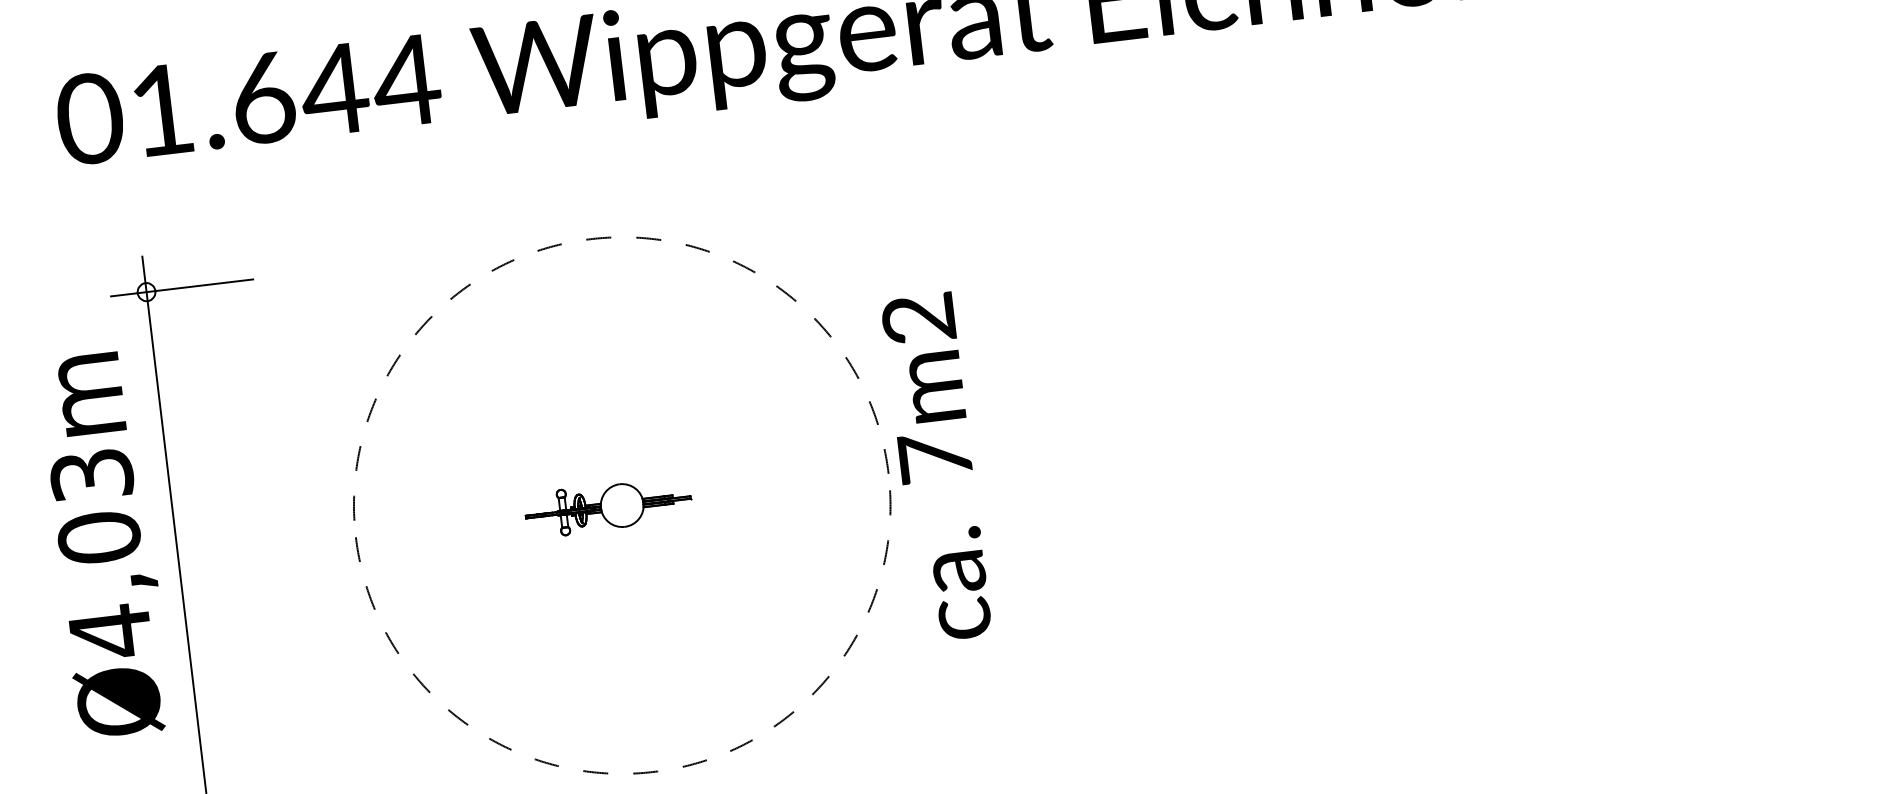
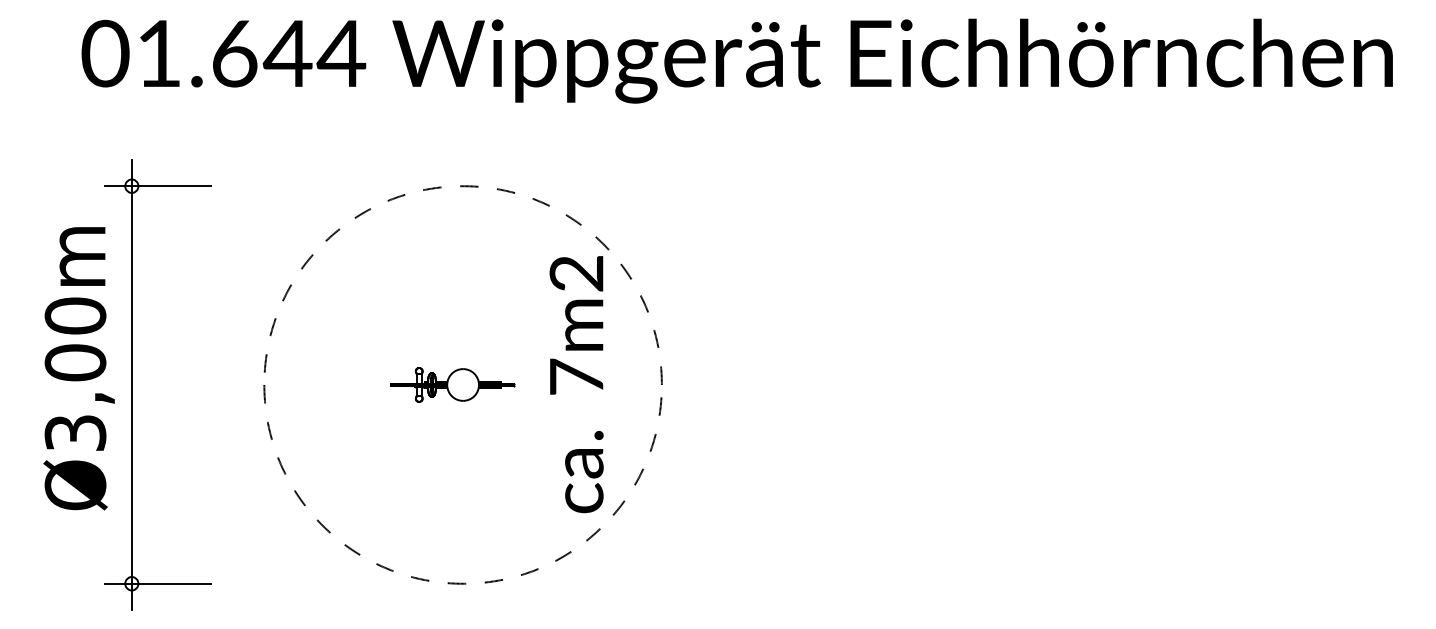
text: (936, 467) -> (576, 384), moved
text: (101, 553) -> (75, 374), Ø4,03m -> Ø3,00m

